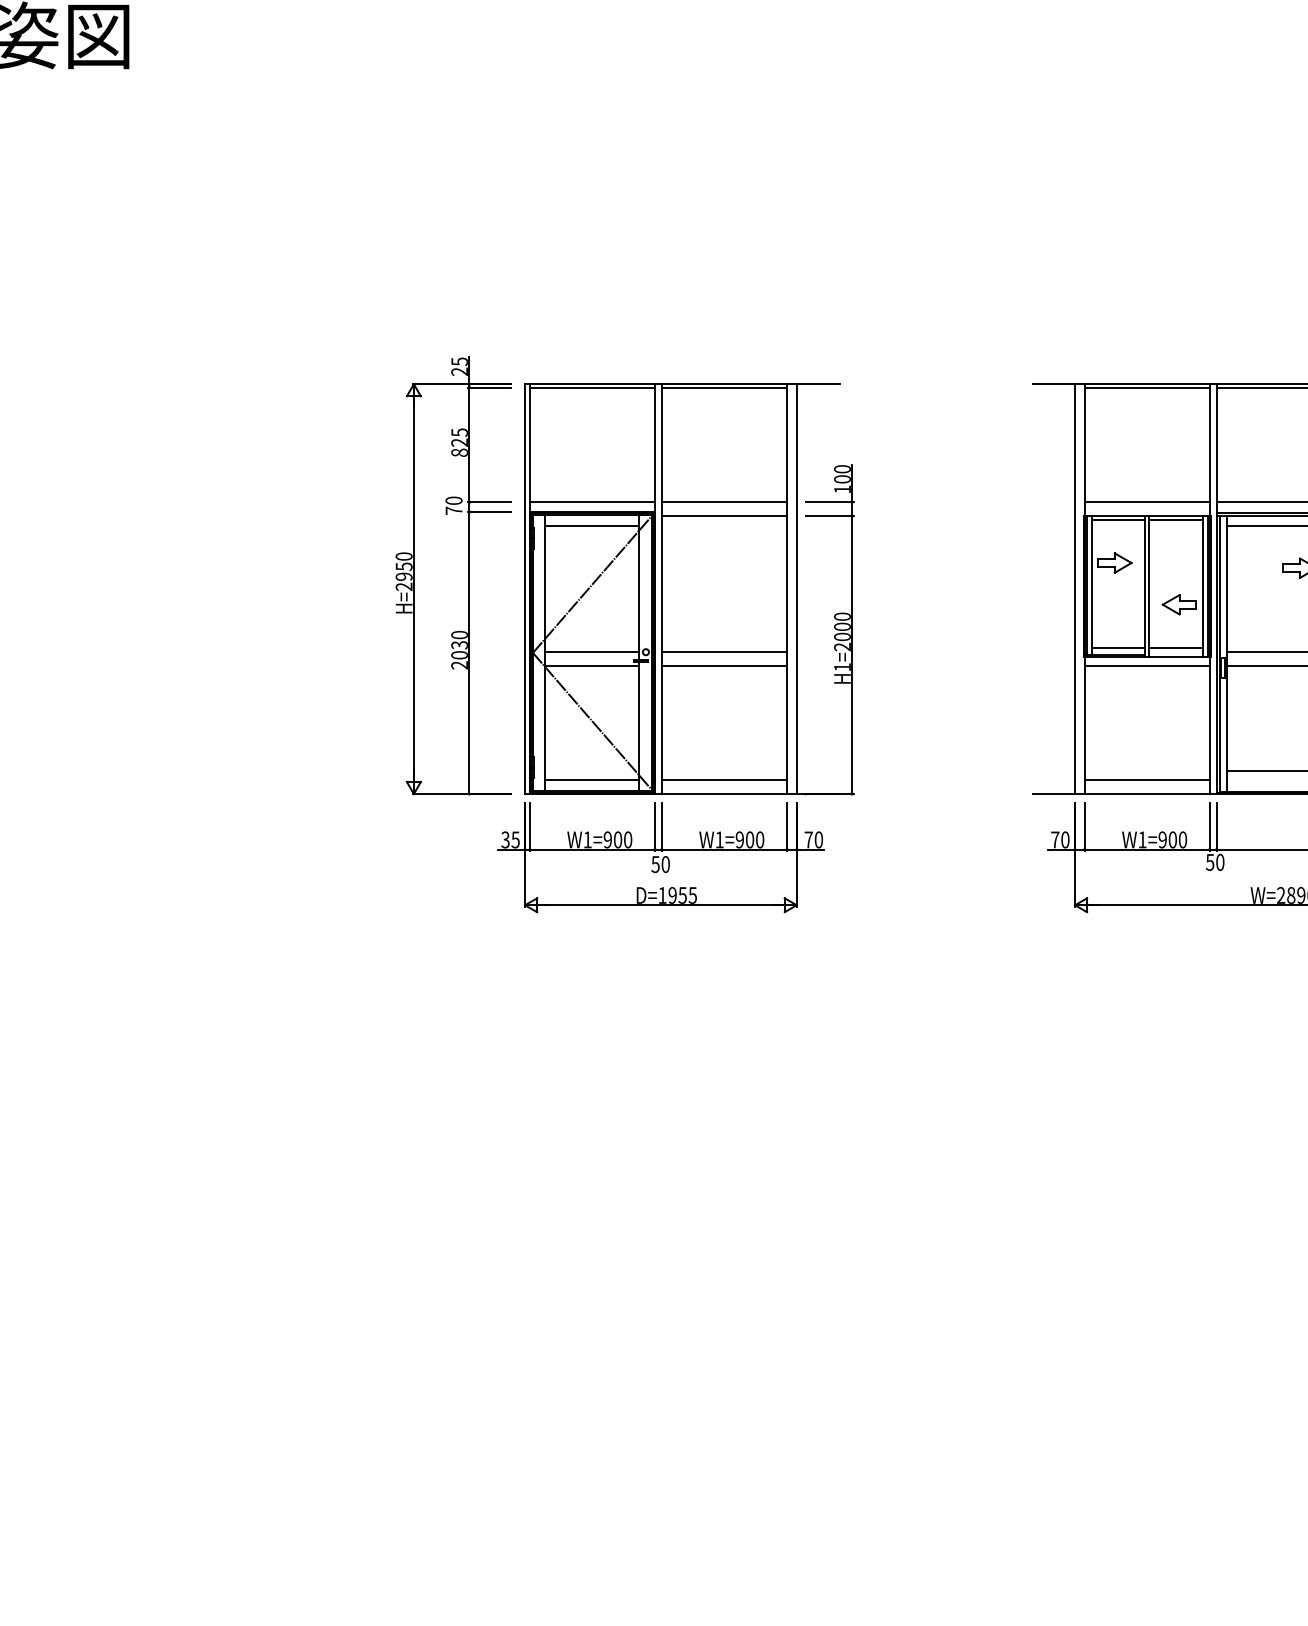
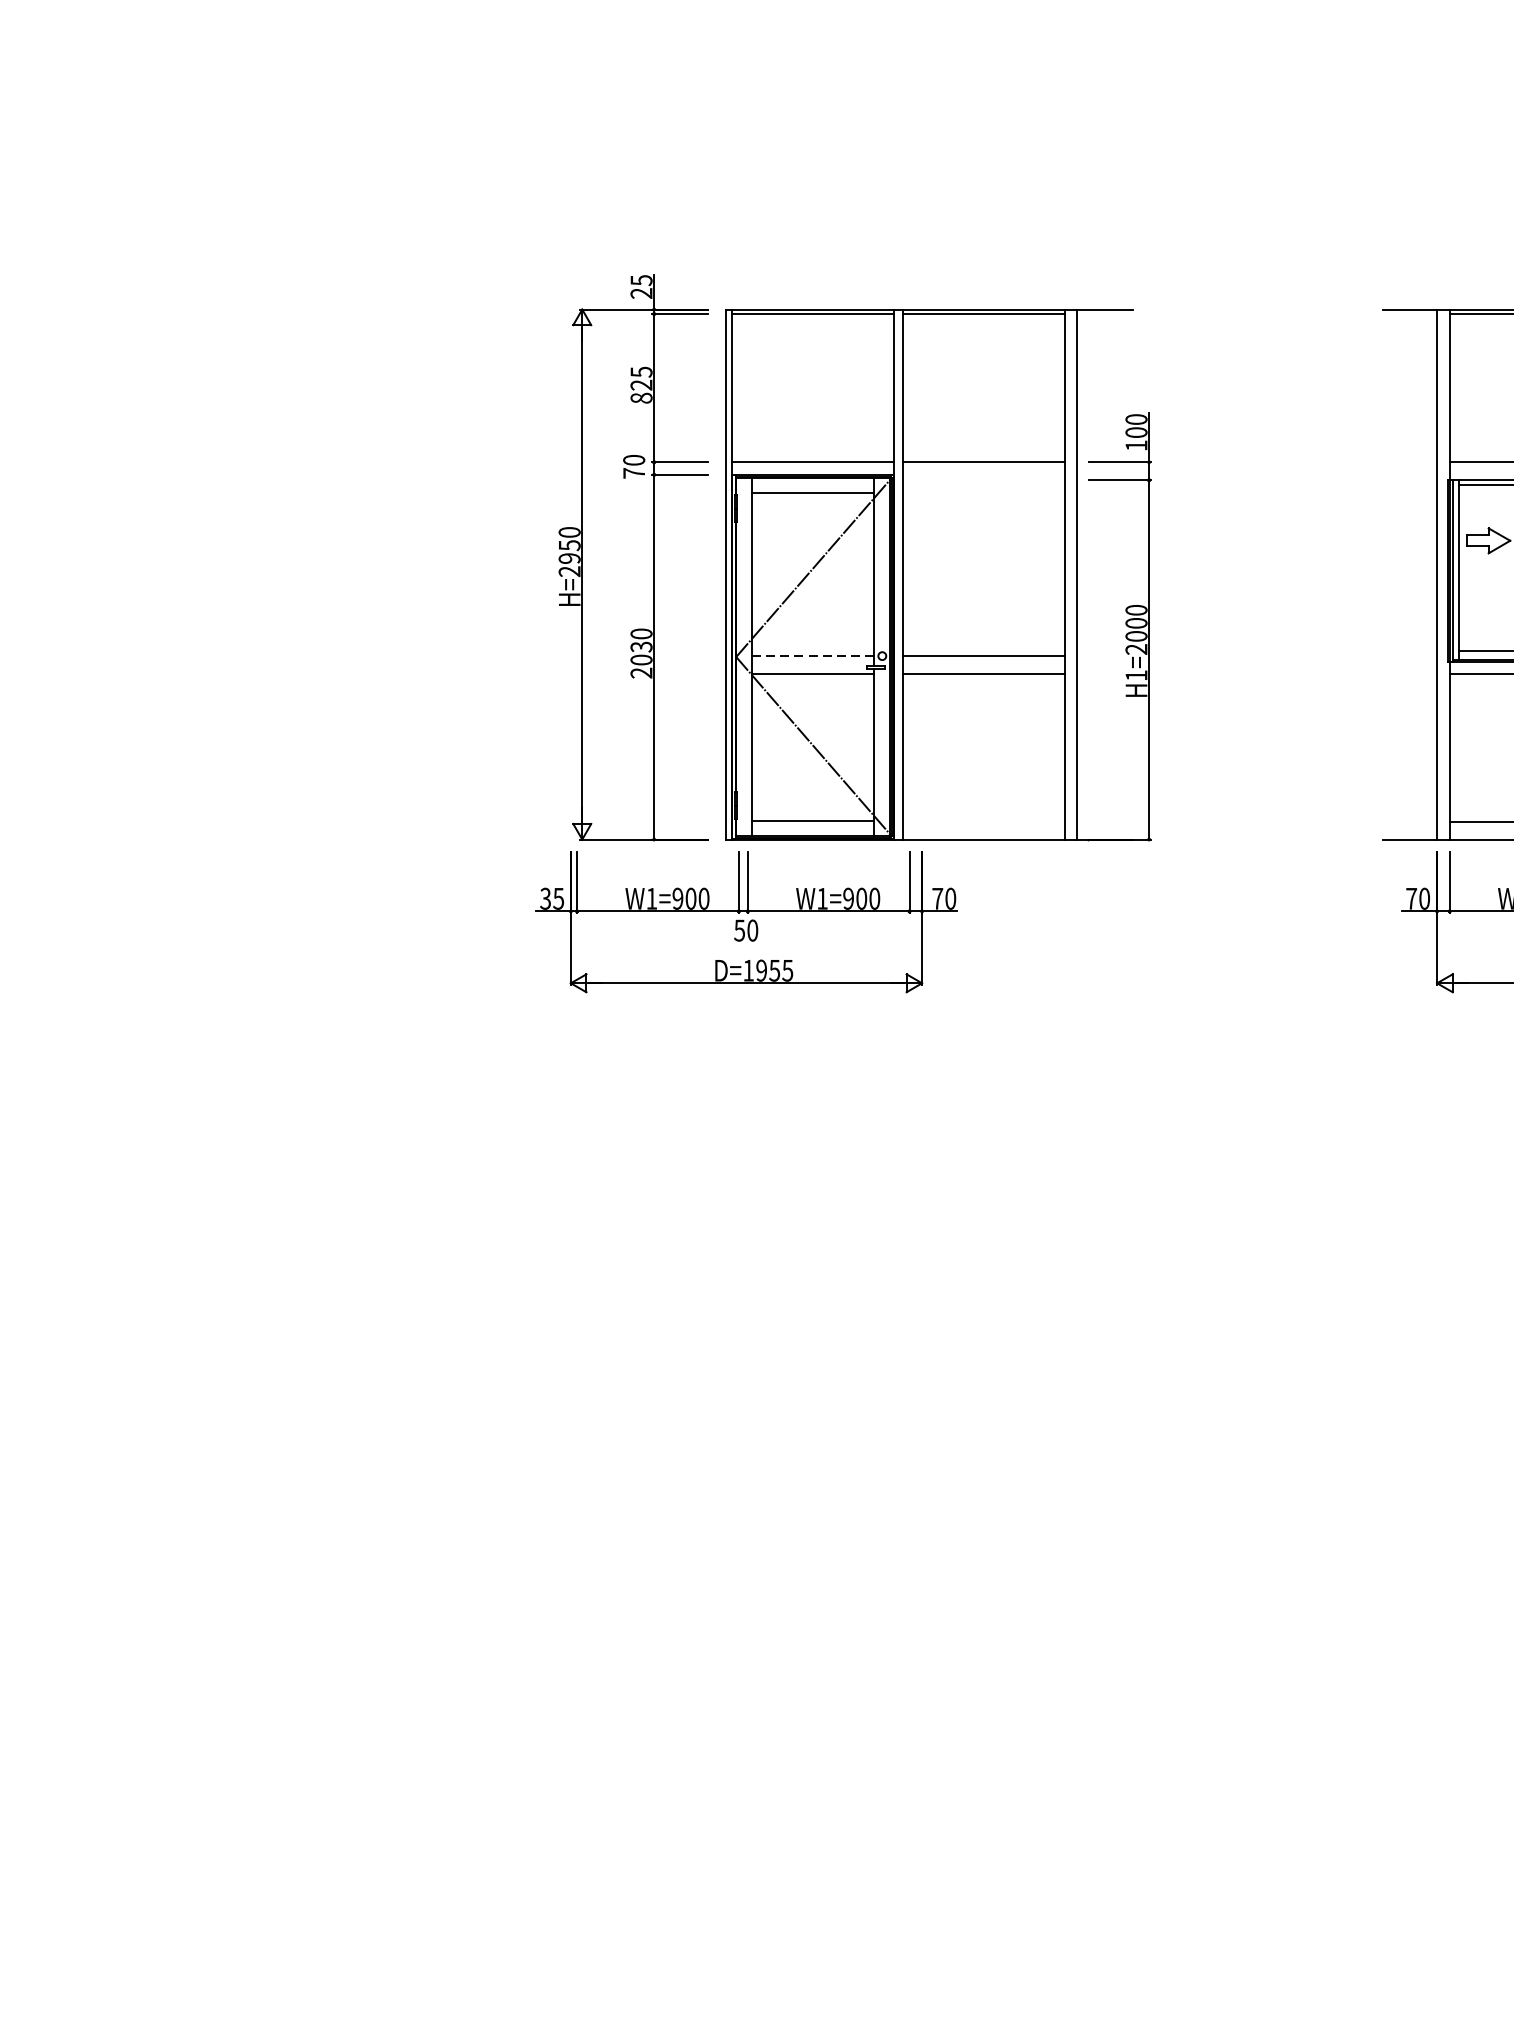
line: (723, 516) -> (982, 480), removed
line: (592, 652) -> (813, 656), solid -> dashed
line: (723, 780) -> (982, 821), removed
part: (660, 857) -> (745, 921), moved

